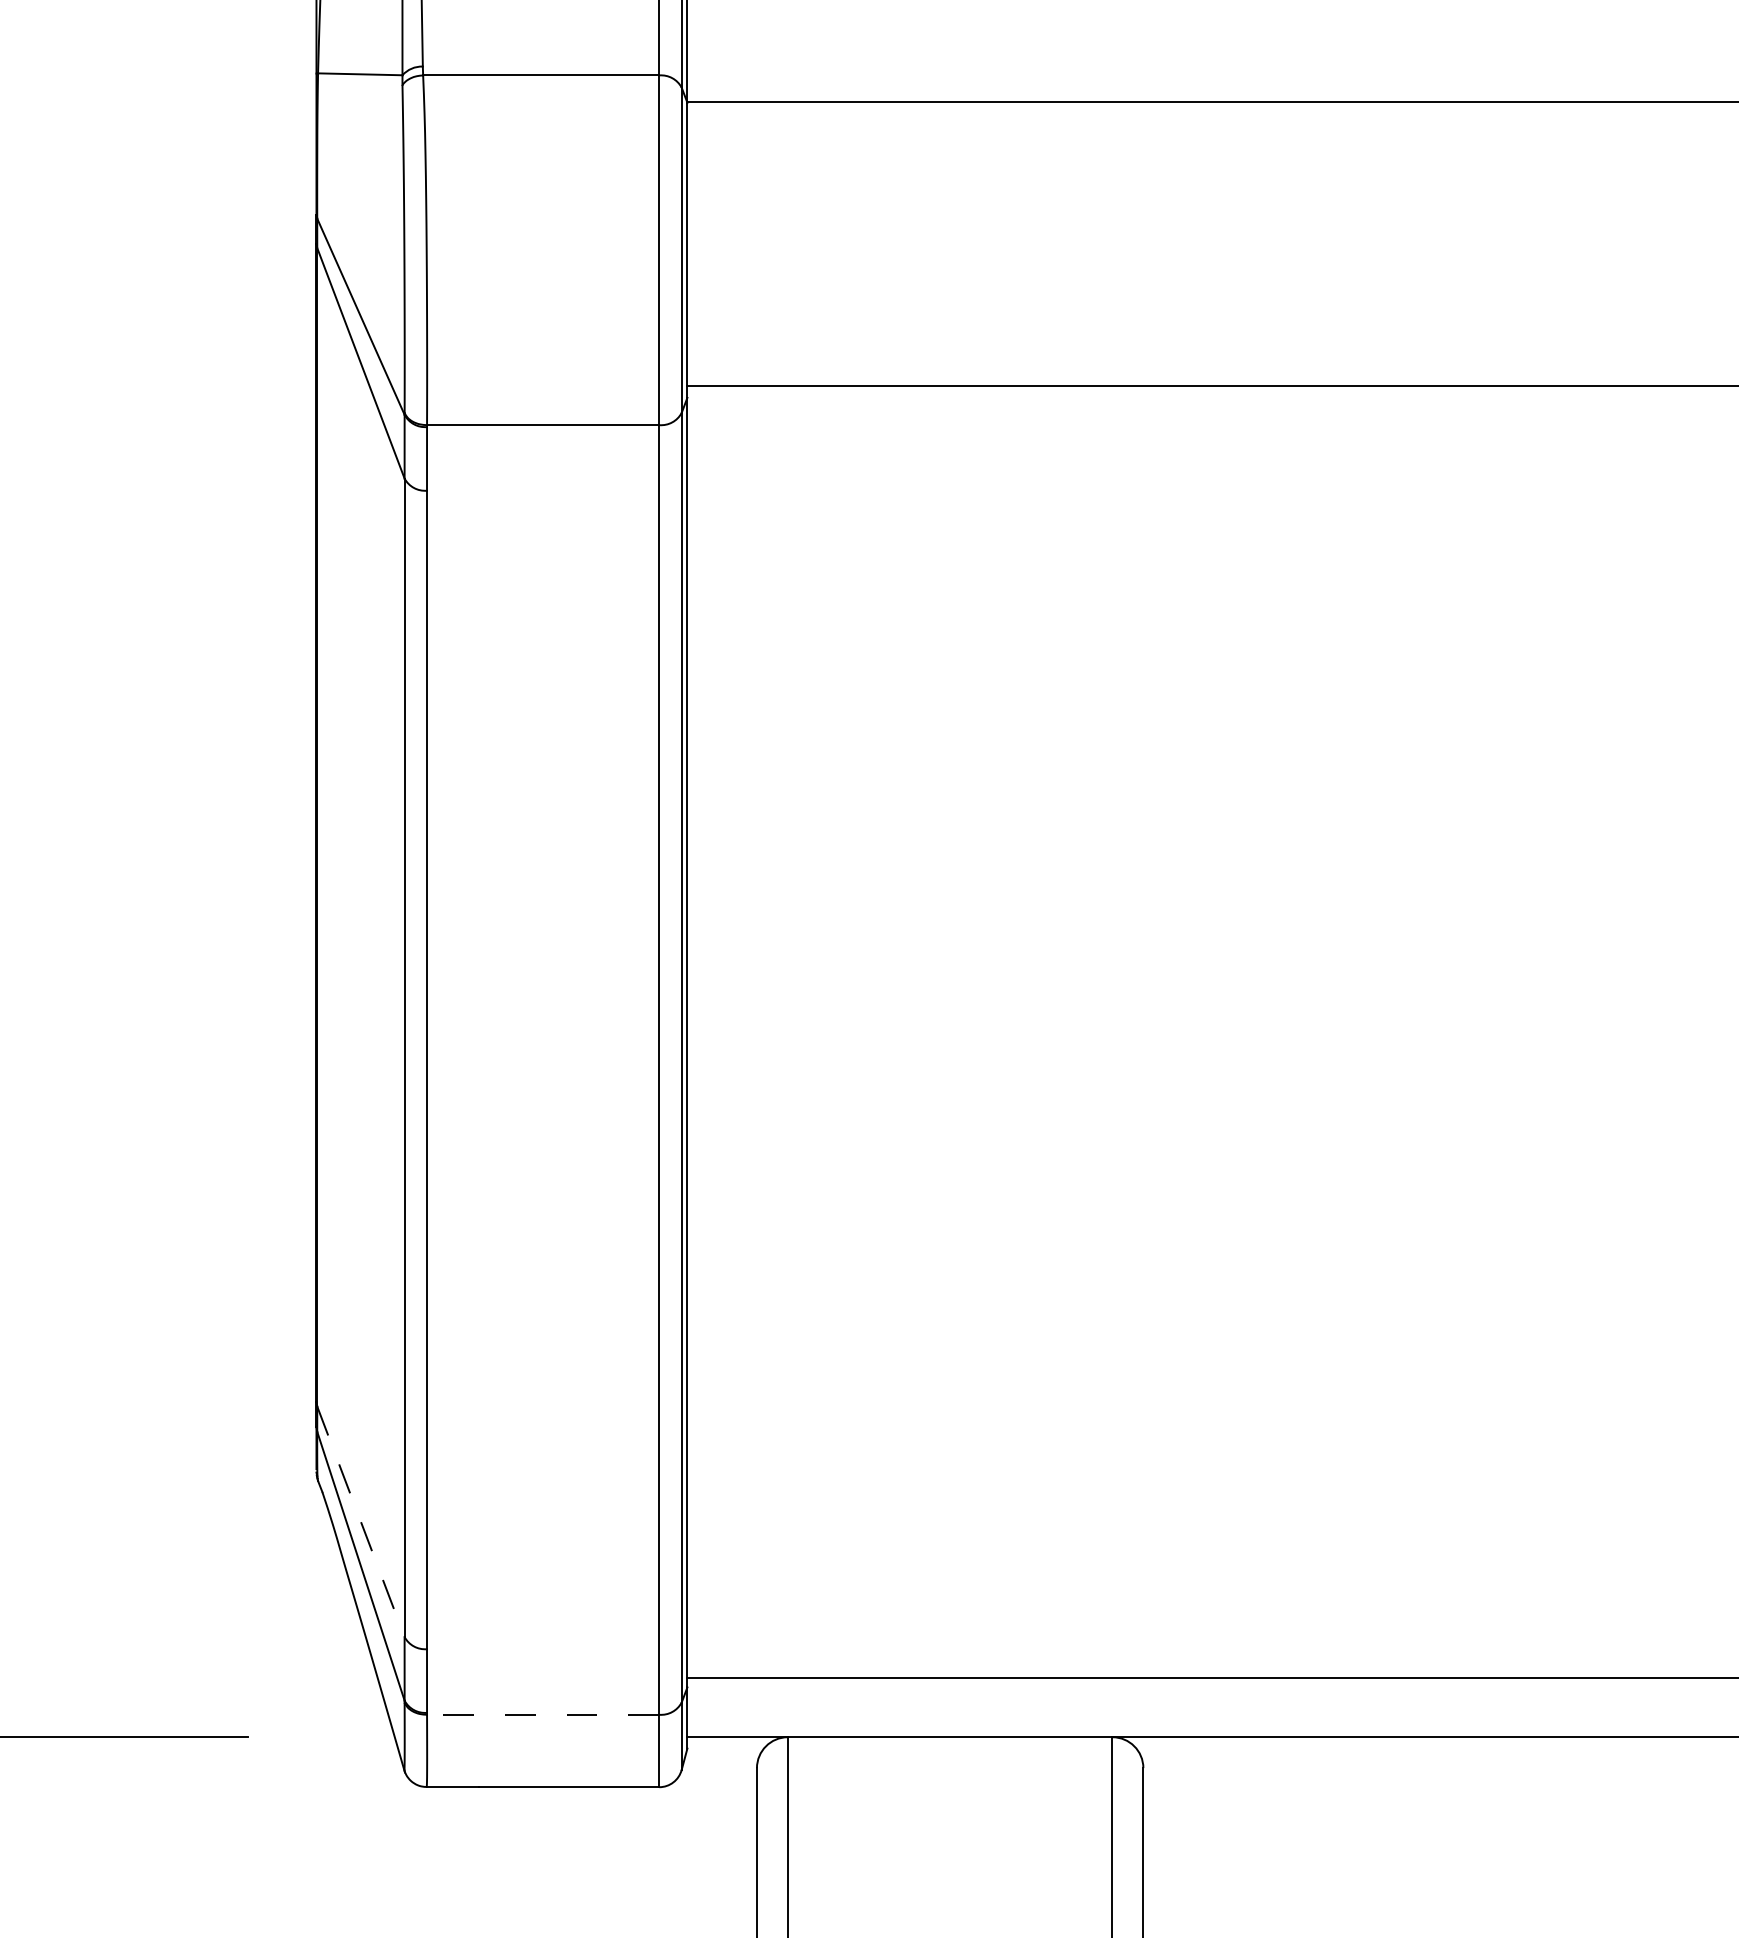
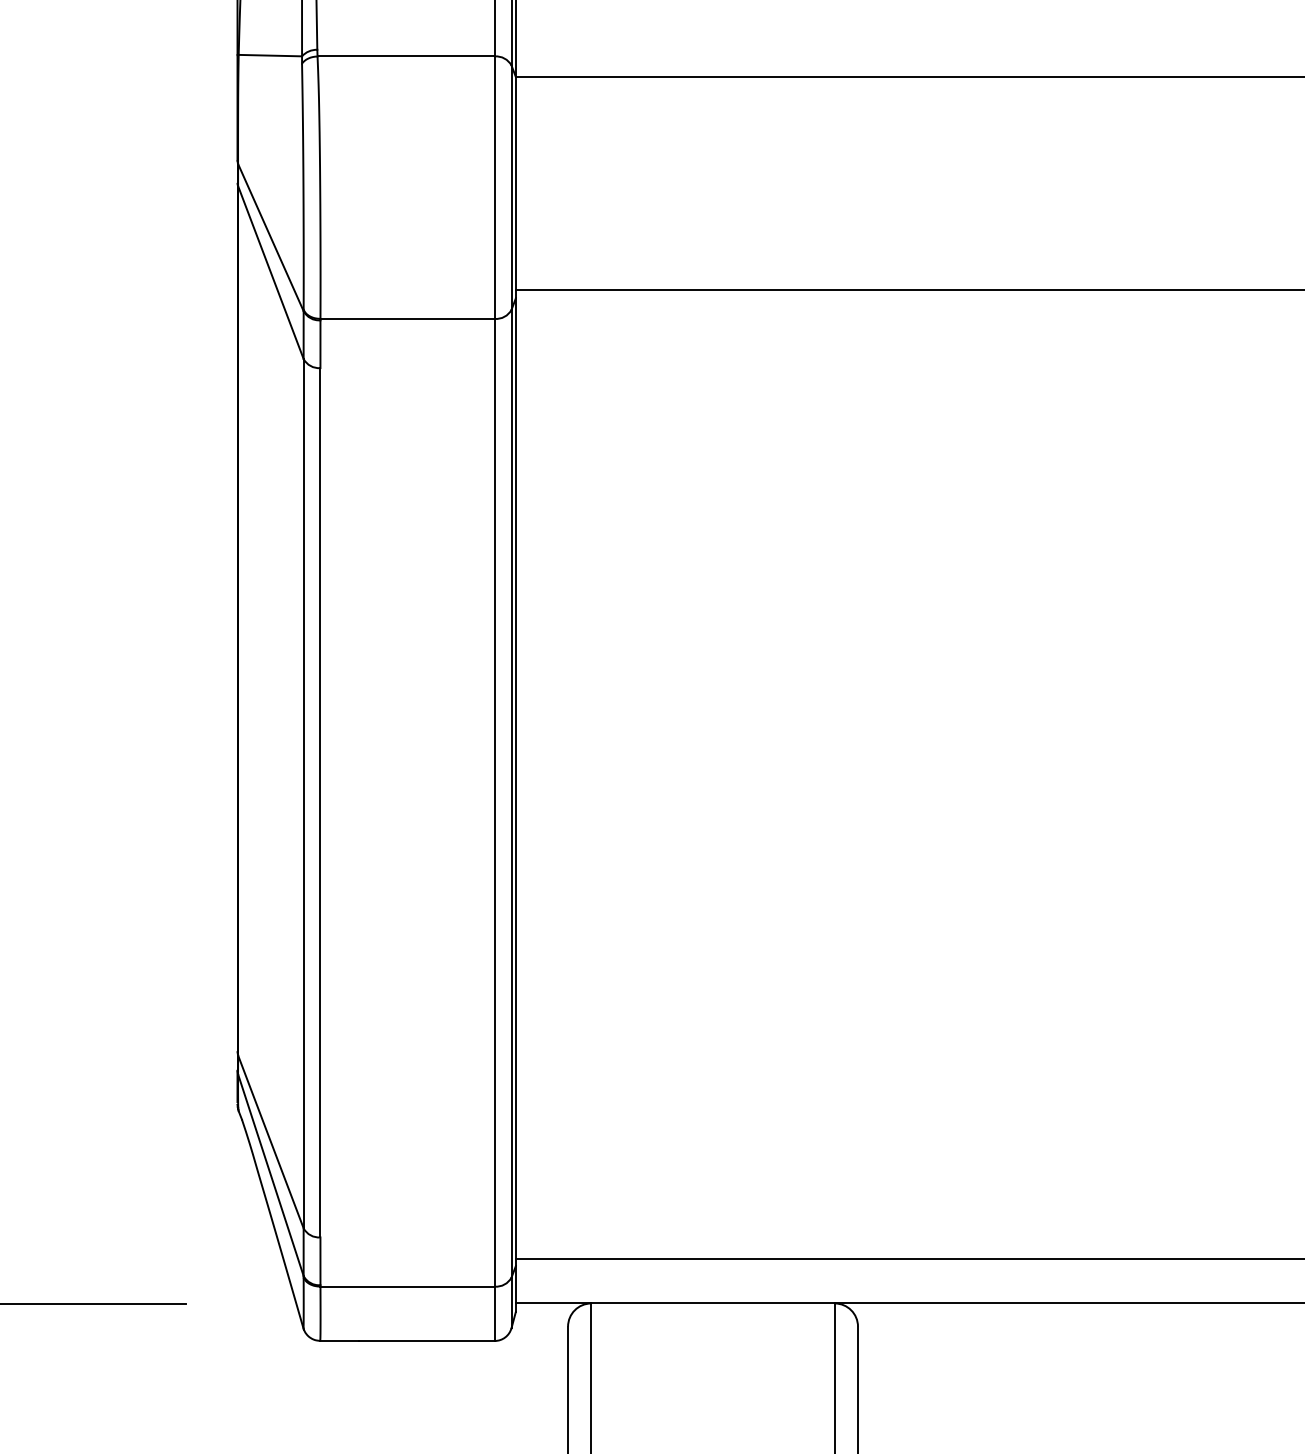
line: (361, 1522) -> (271, 1142), dashed -> solid
line: (542, 1714) -> (407, 1286), dashed -> solid

